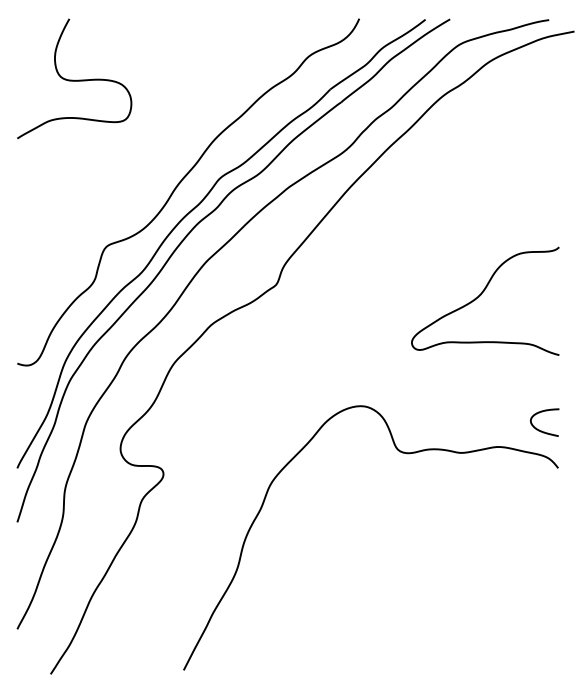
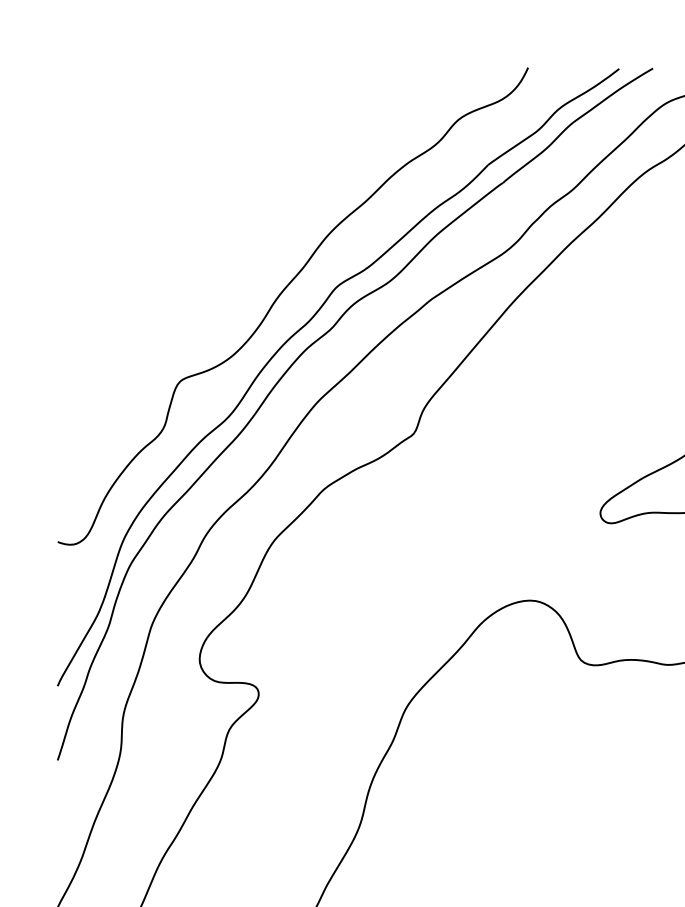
curve: (74, 79) -> (136, 151), removed

